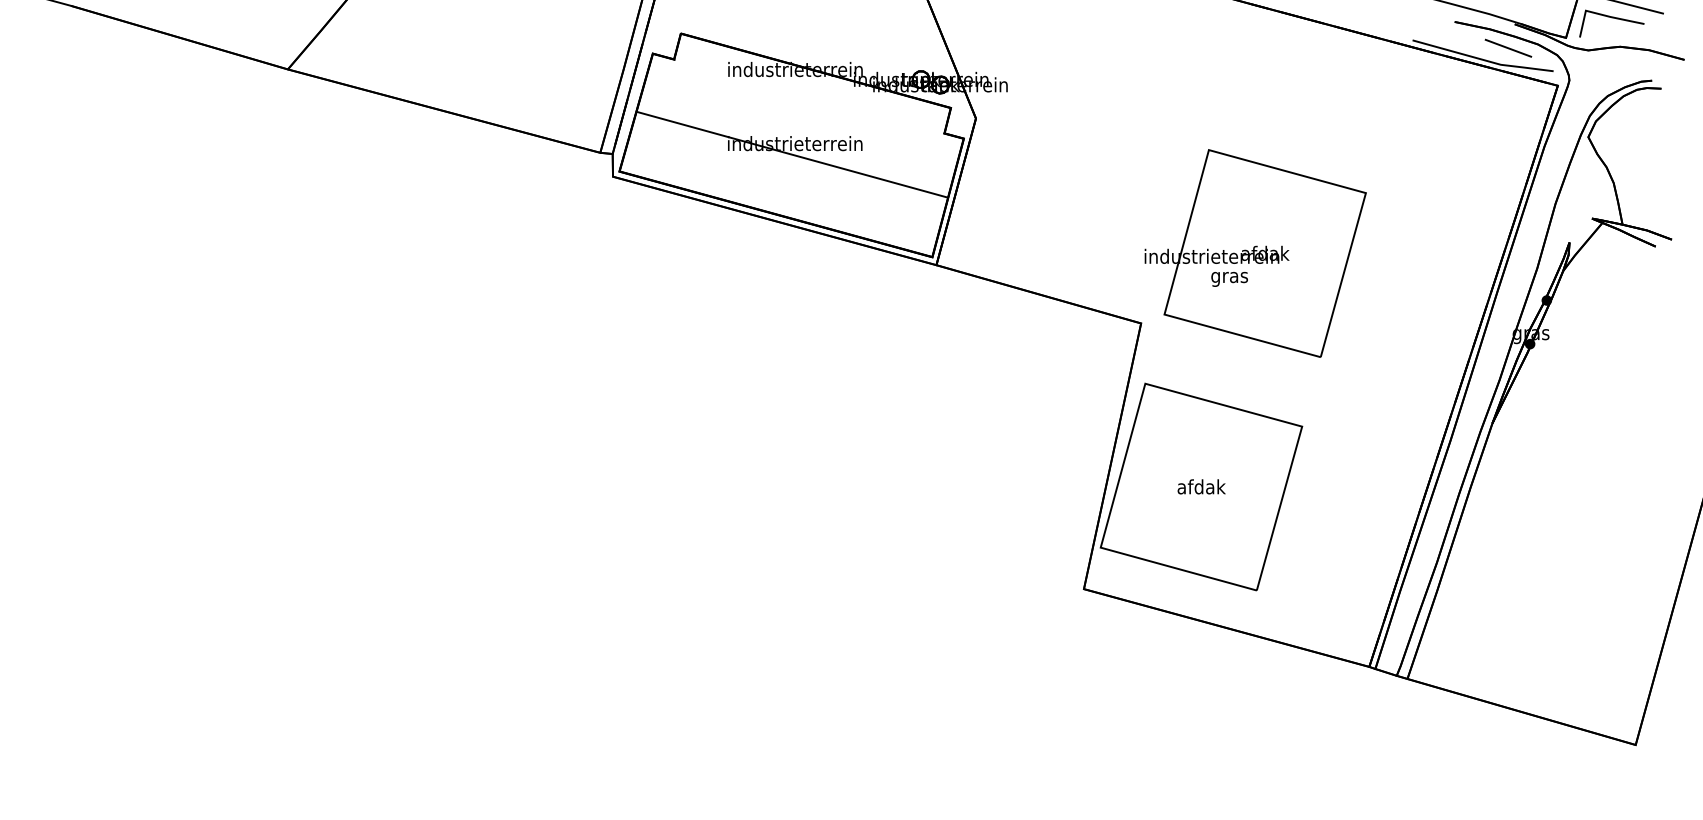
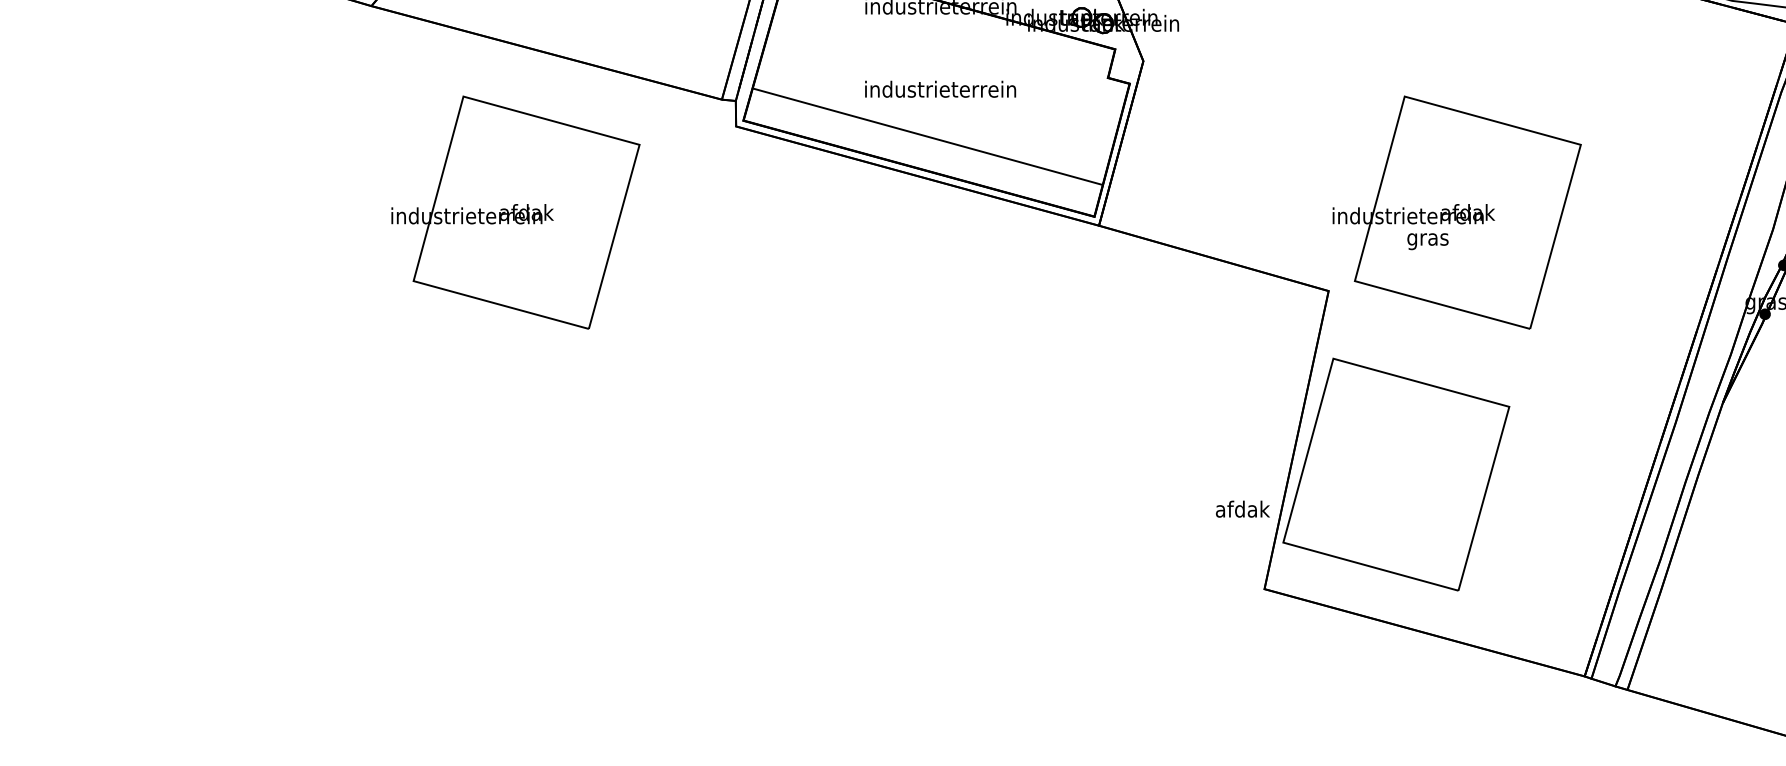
line: (792, 154) -> (927, 136), moved
part: (416, 253) -> (515, 212), added
text: (1201, 486) -> (1242, 508), moved

